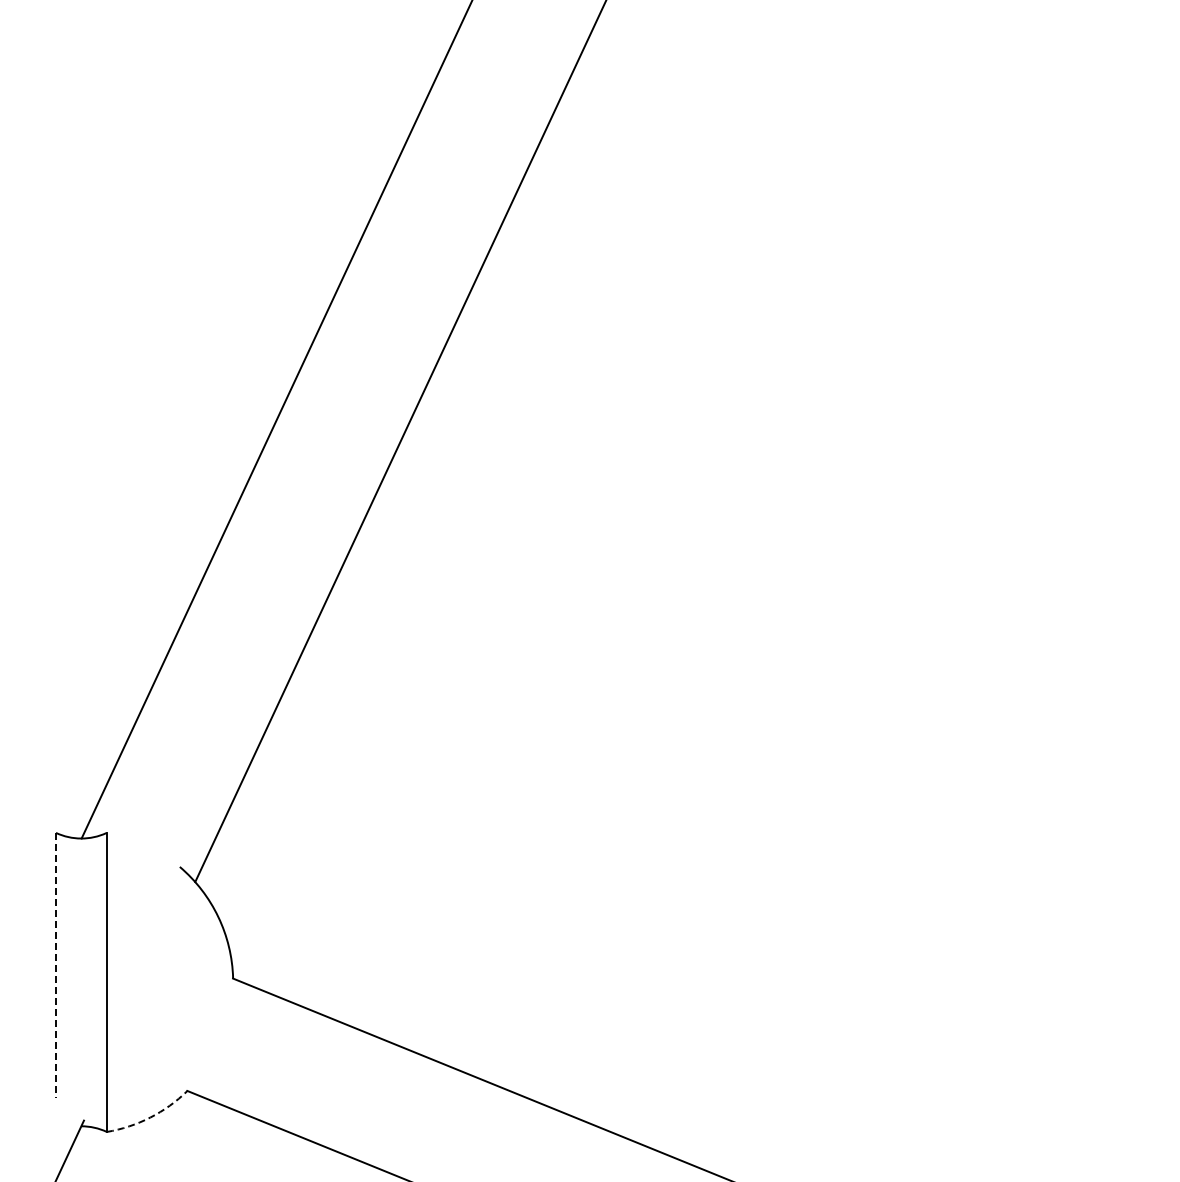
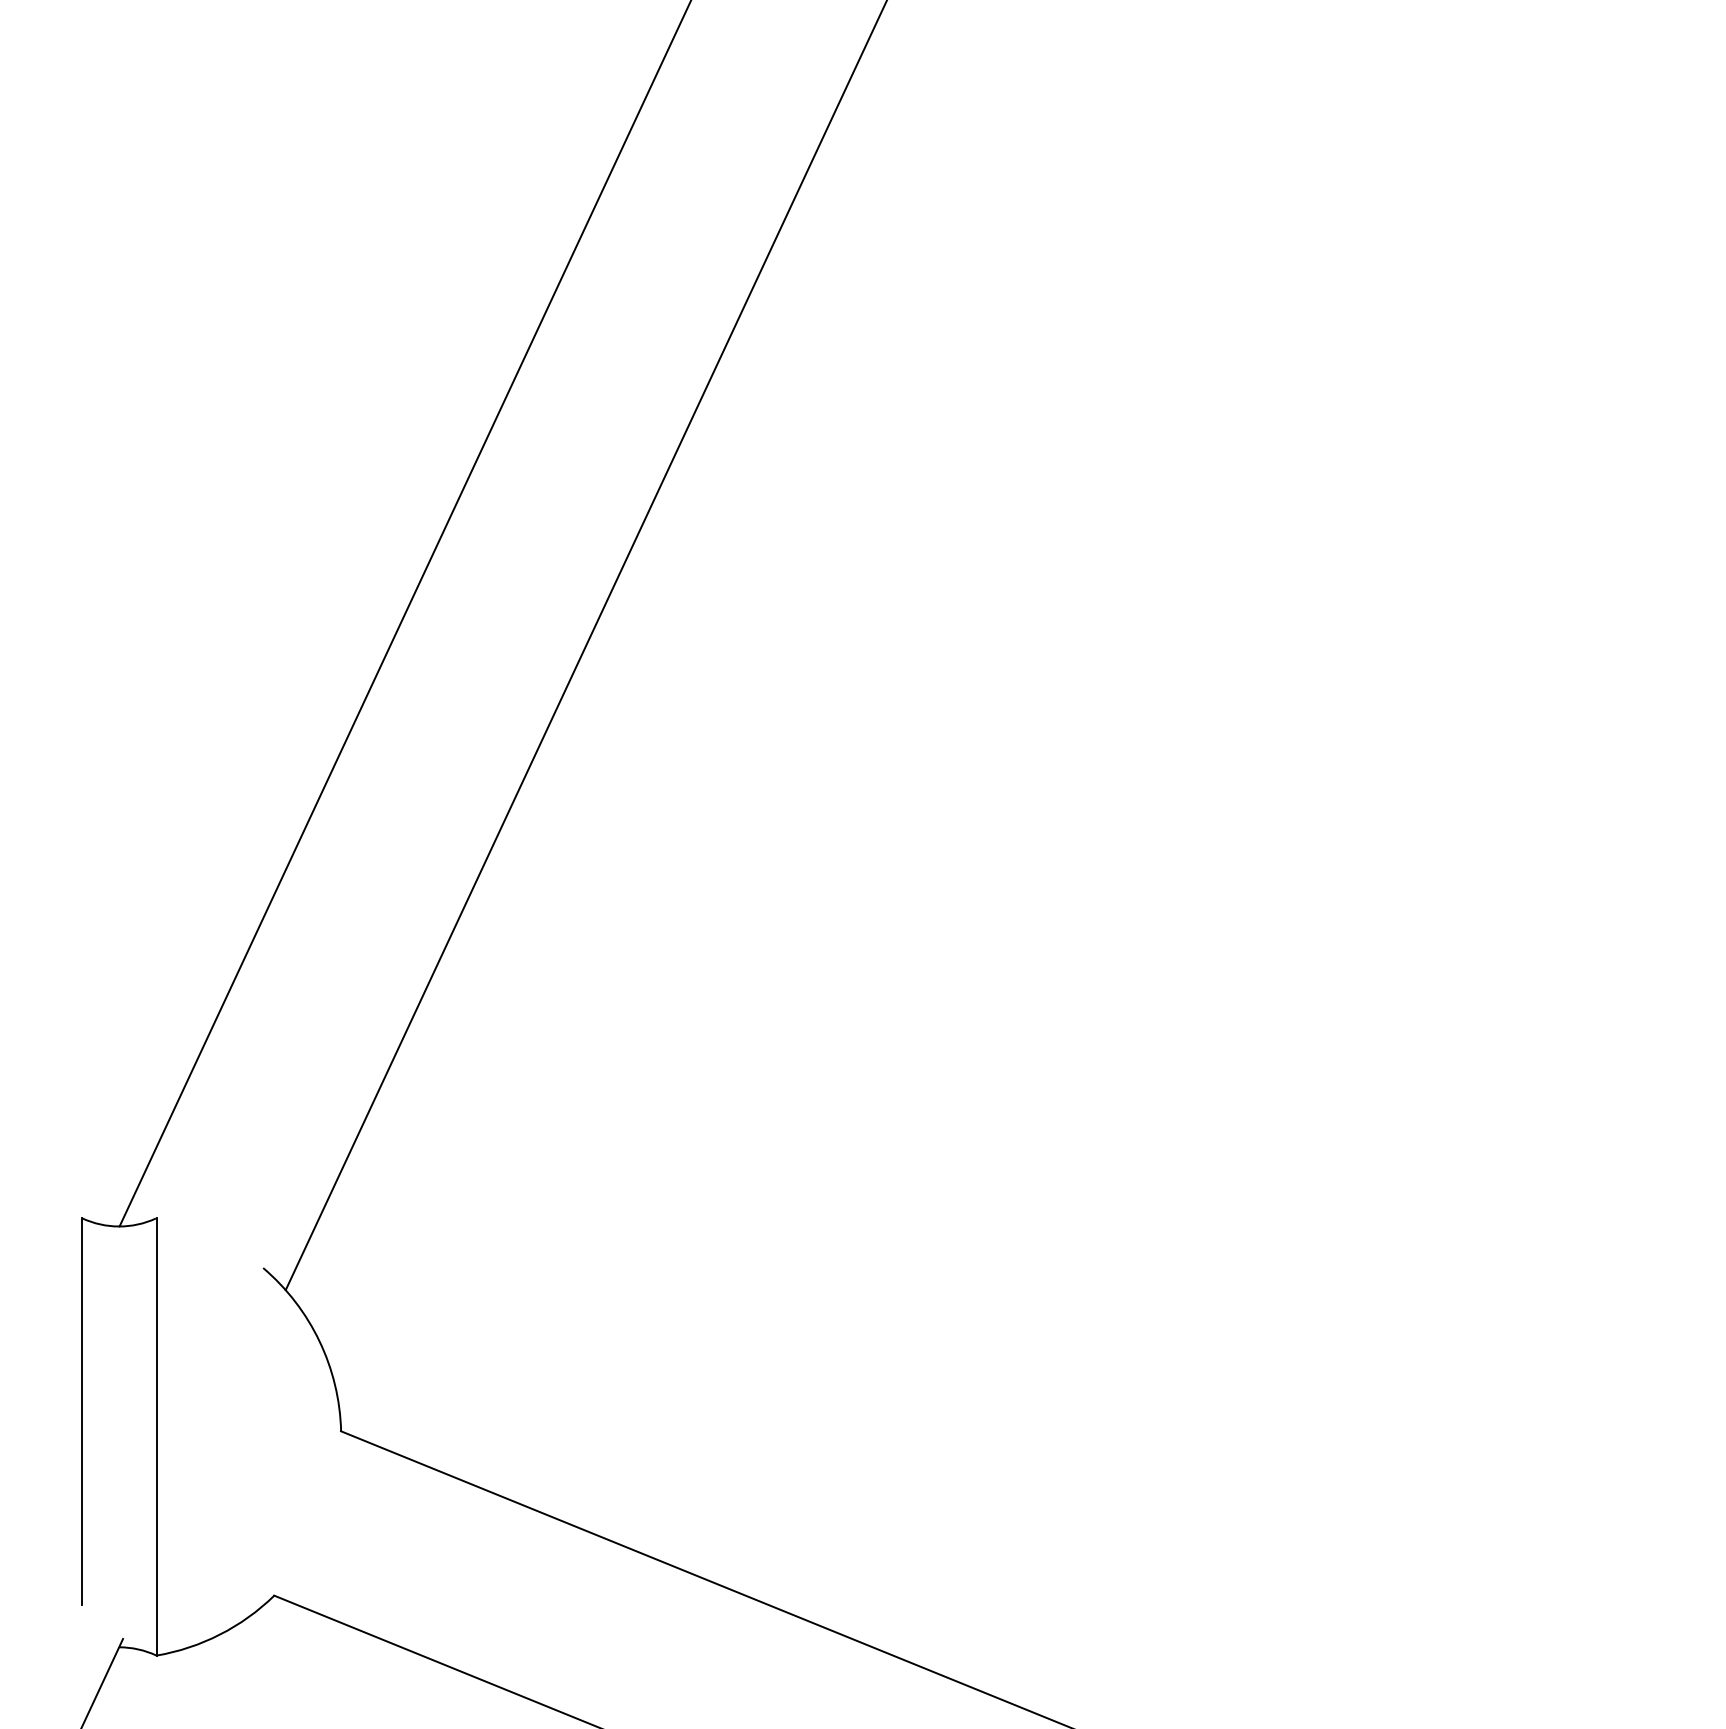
line: (56, 965) -> (82, 1412), dashed -> solid
arc: (150, 1117) -> (220, 1634), dashed -> solid

